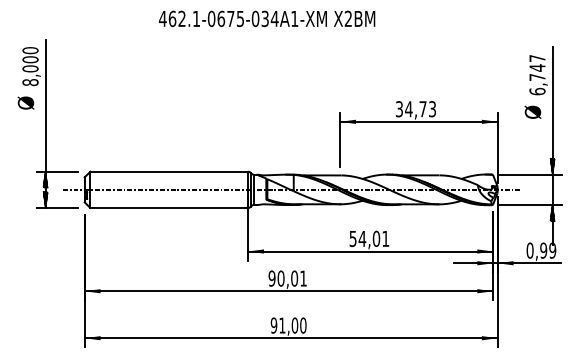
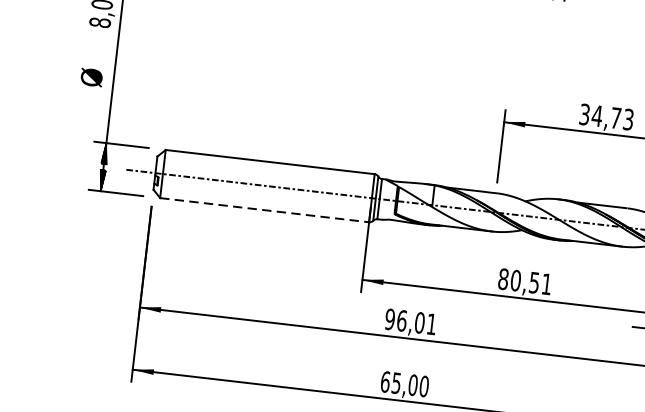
text: (25, 102) -> (91, 76), moved
line: (169, 208) -> (264, 210), solid -> dashed
text: (364, 238) -> (518, 280), 54,01 -> 80,51
text: (280, 278) -> (401, 320), 90,01 -> 96,01
text: (277, 325) -> (390, 382), 91,00 -> 65,00

